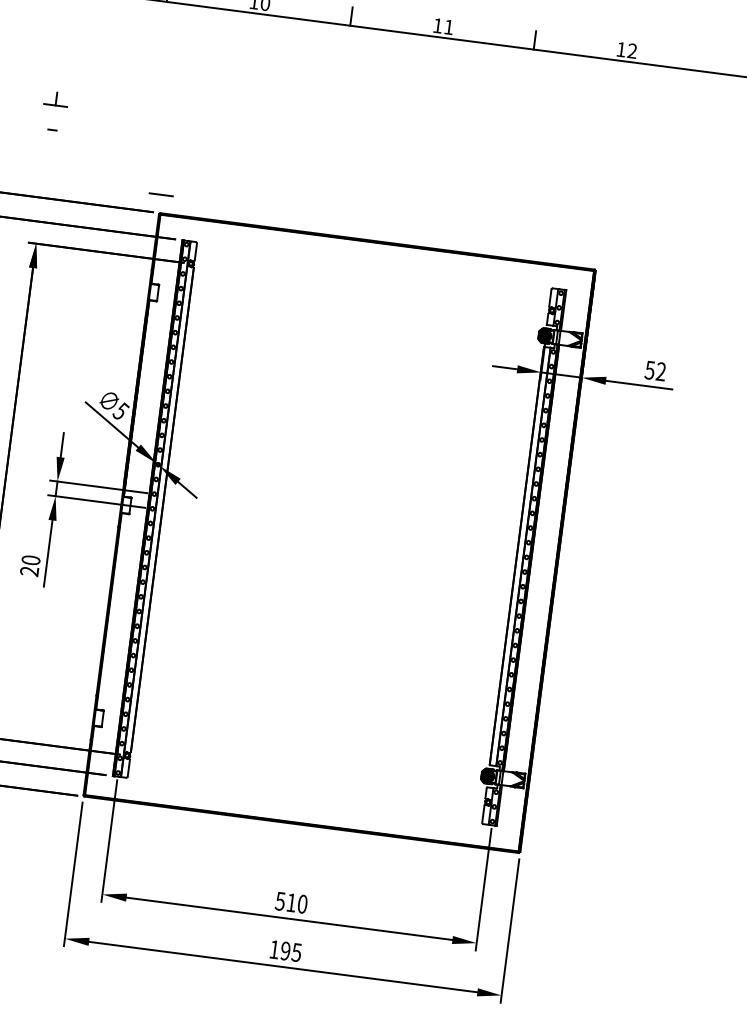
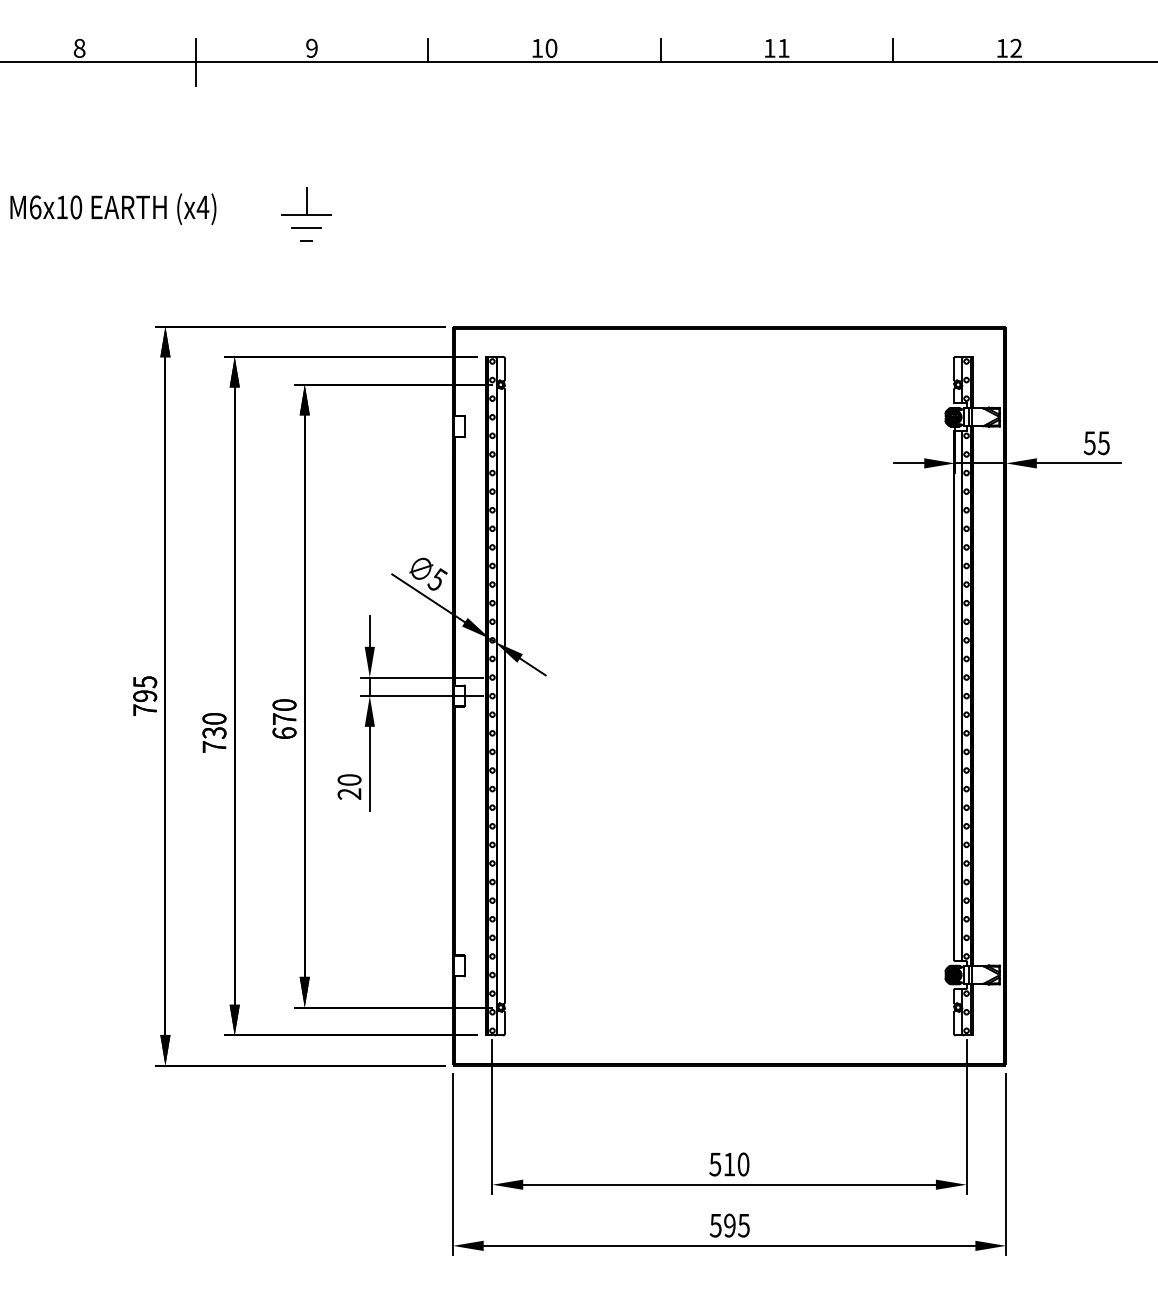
part: (56, 99) -> (306, 201), size x1.67
line: (161, 194) -> (306, 227), moved
text: (660, 371) -> (1103, 443), 52 -> 55
text: (274, 949) -> (715, 1225), 195 -> 595

